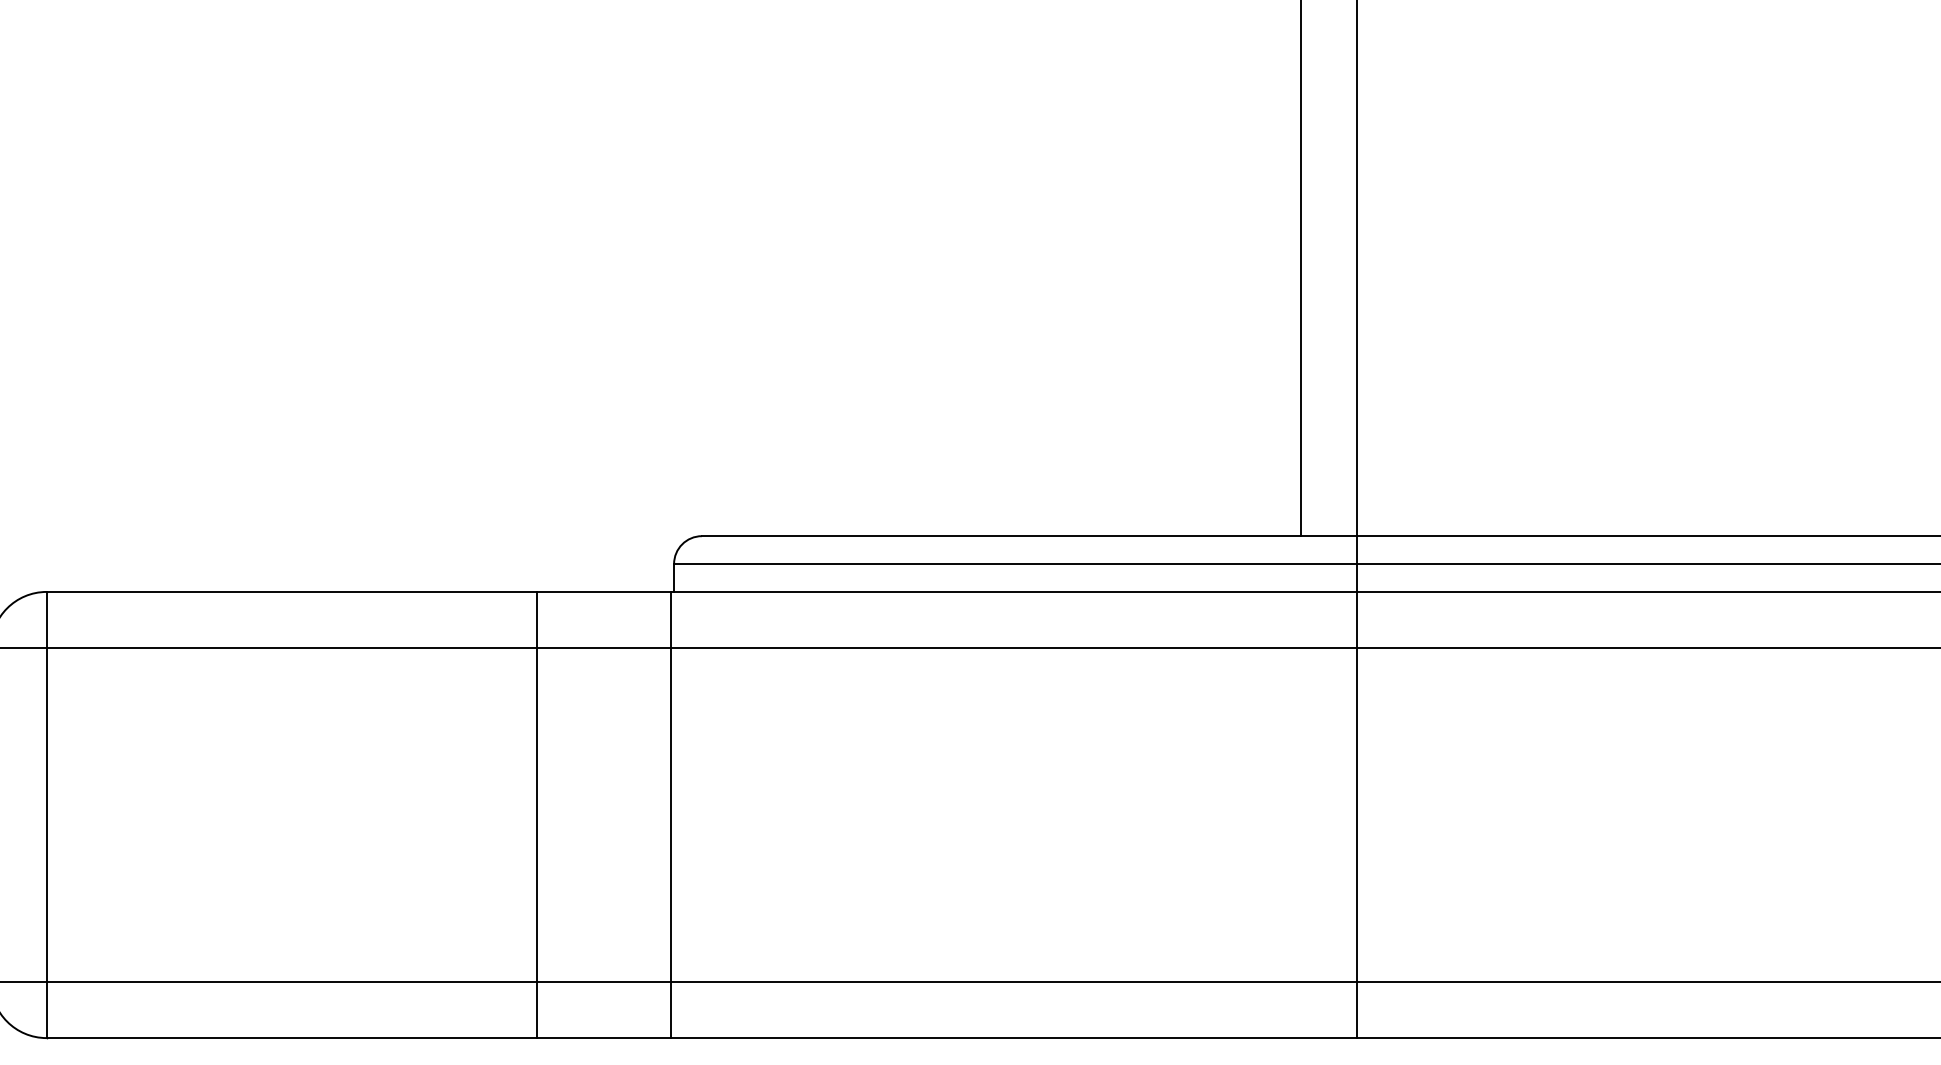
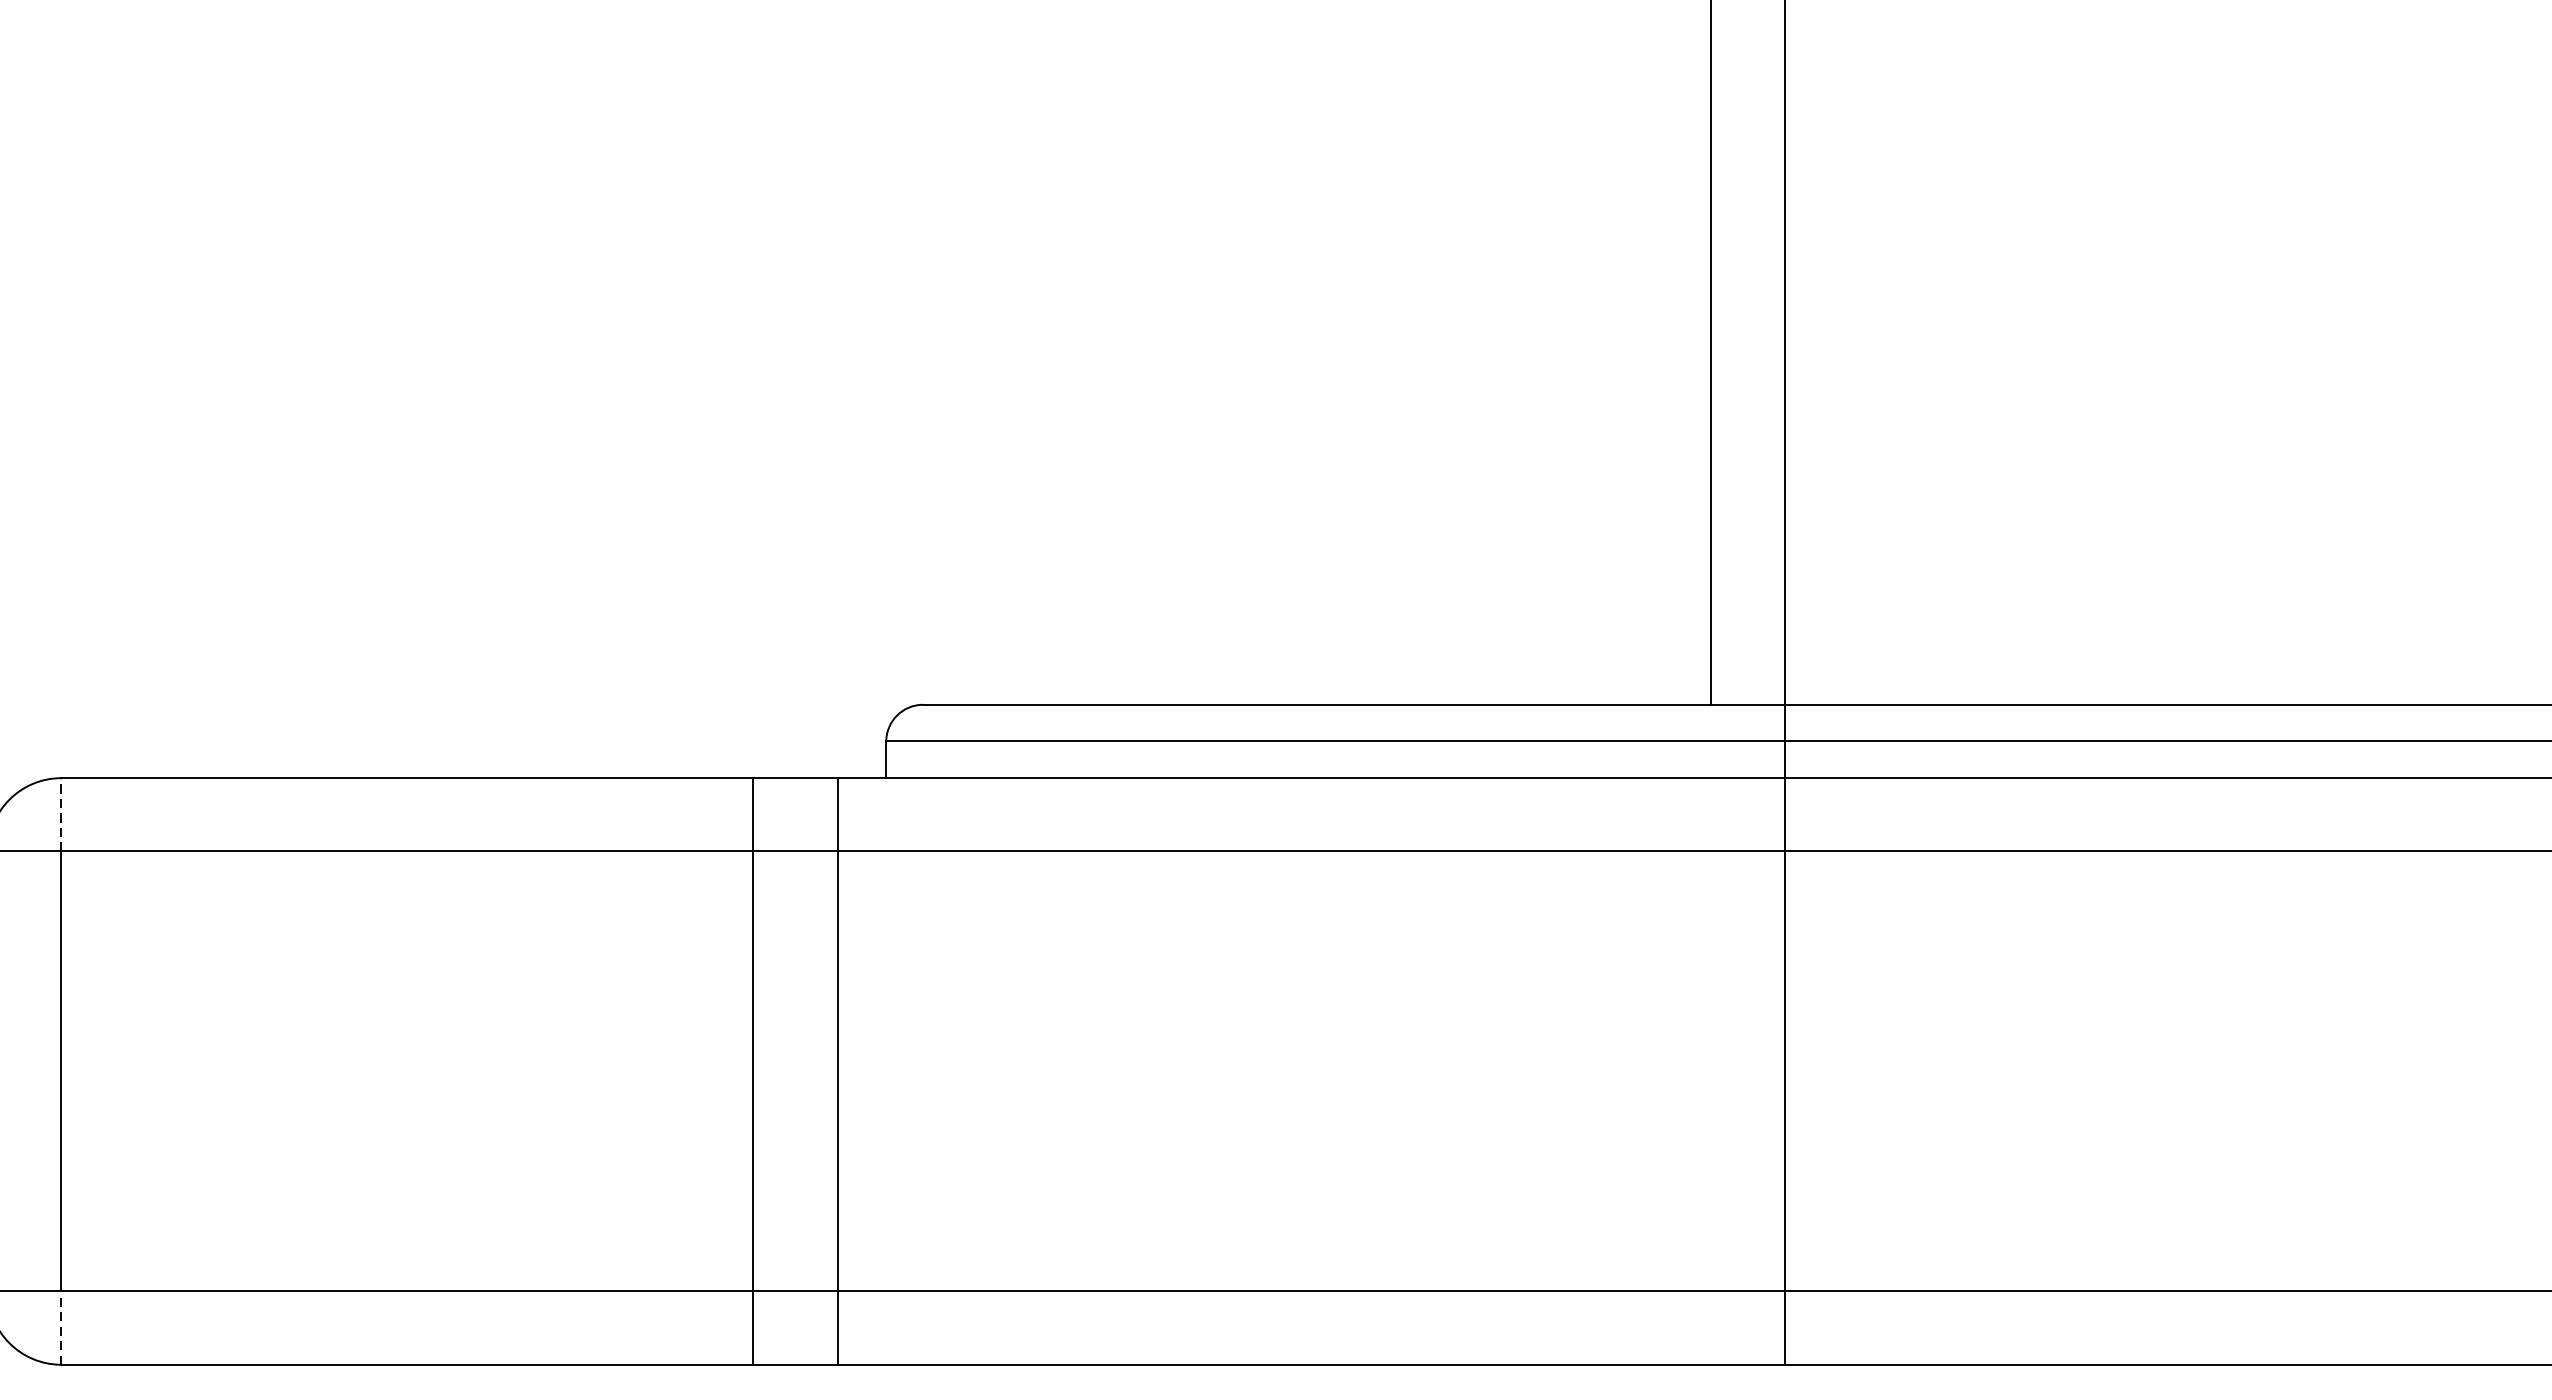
line: (46, 619) -> (61, 814), solid -> dashed
line: (537, 814) -> (752, 1070), moved
line: (671, 814) -> (838, 1070), moved
line: (46, 1010) -> (61, 1328), solid -> dashed

